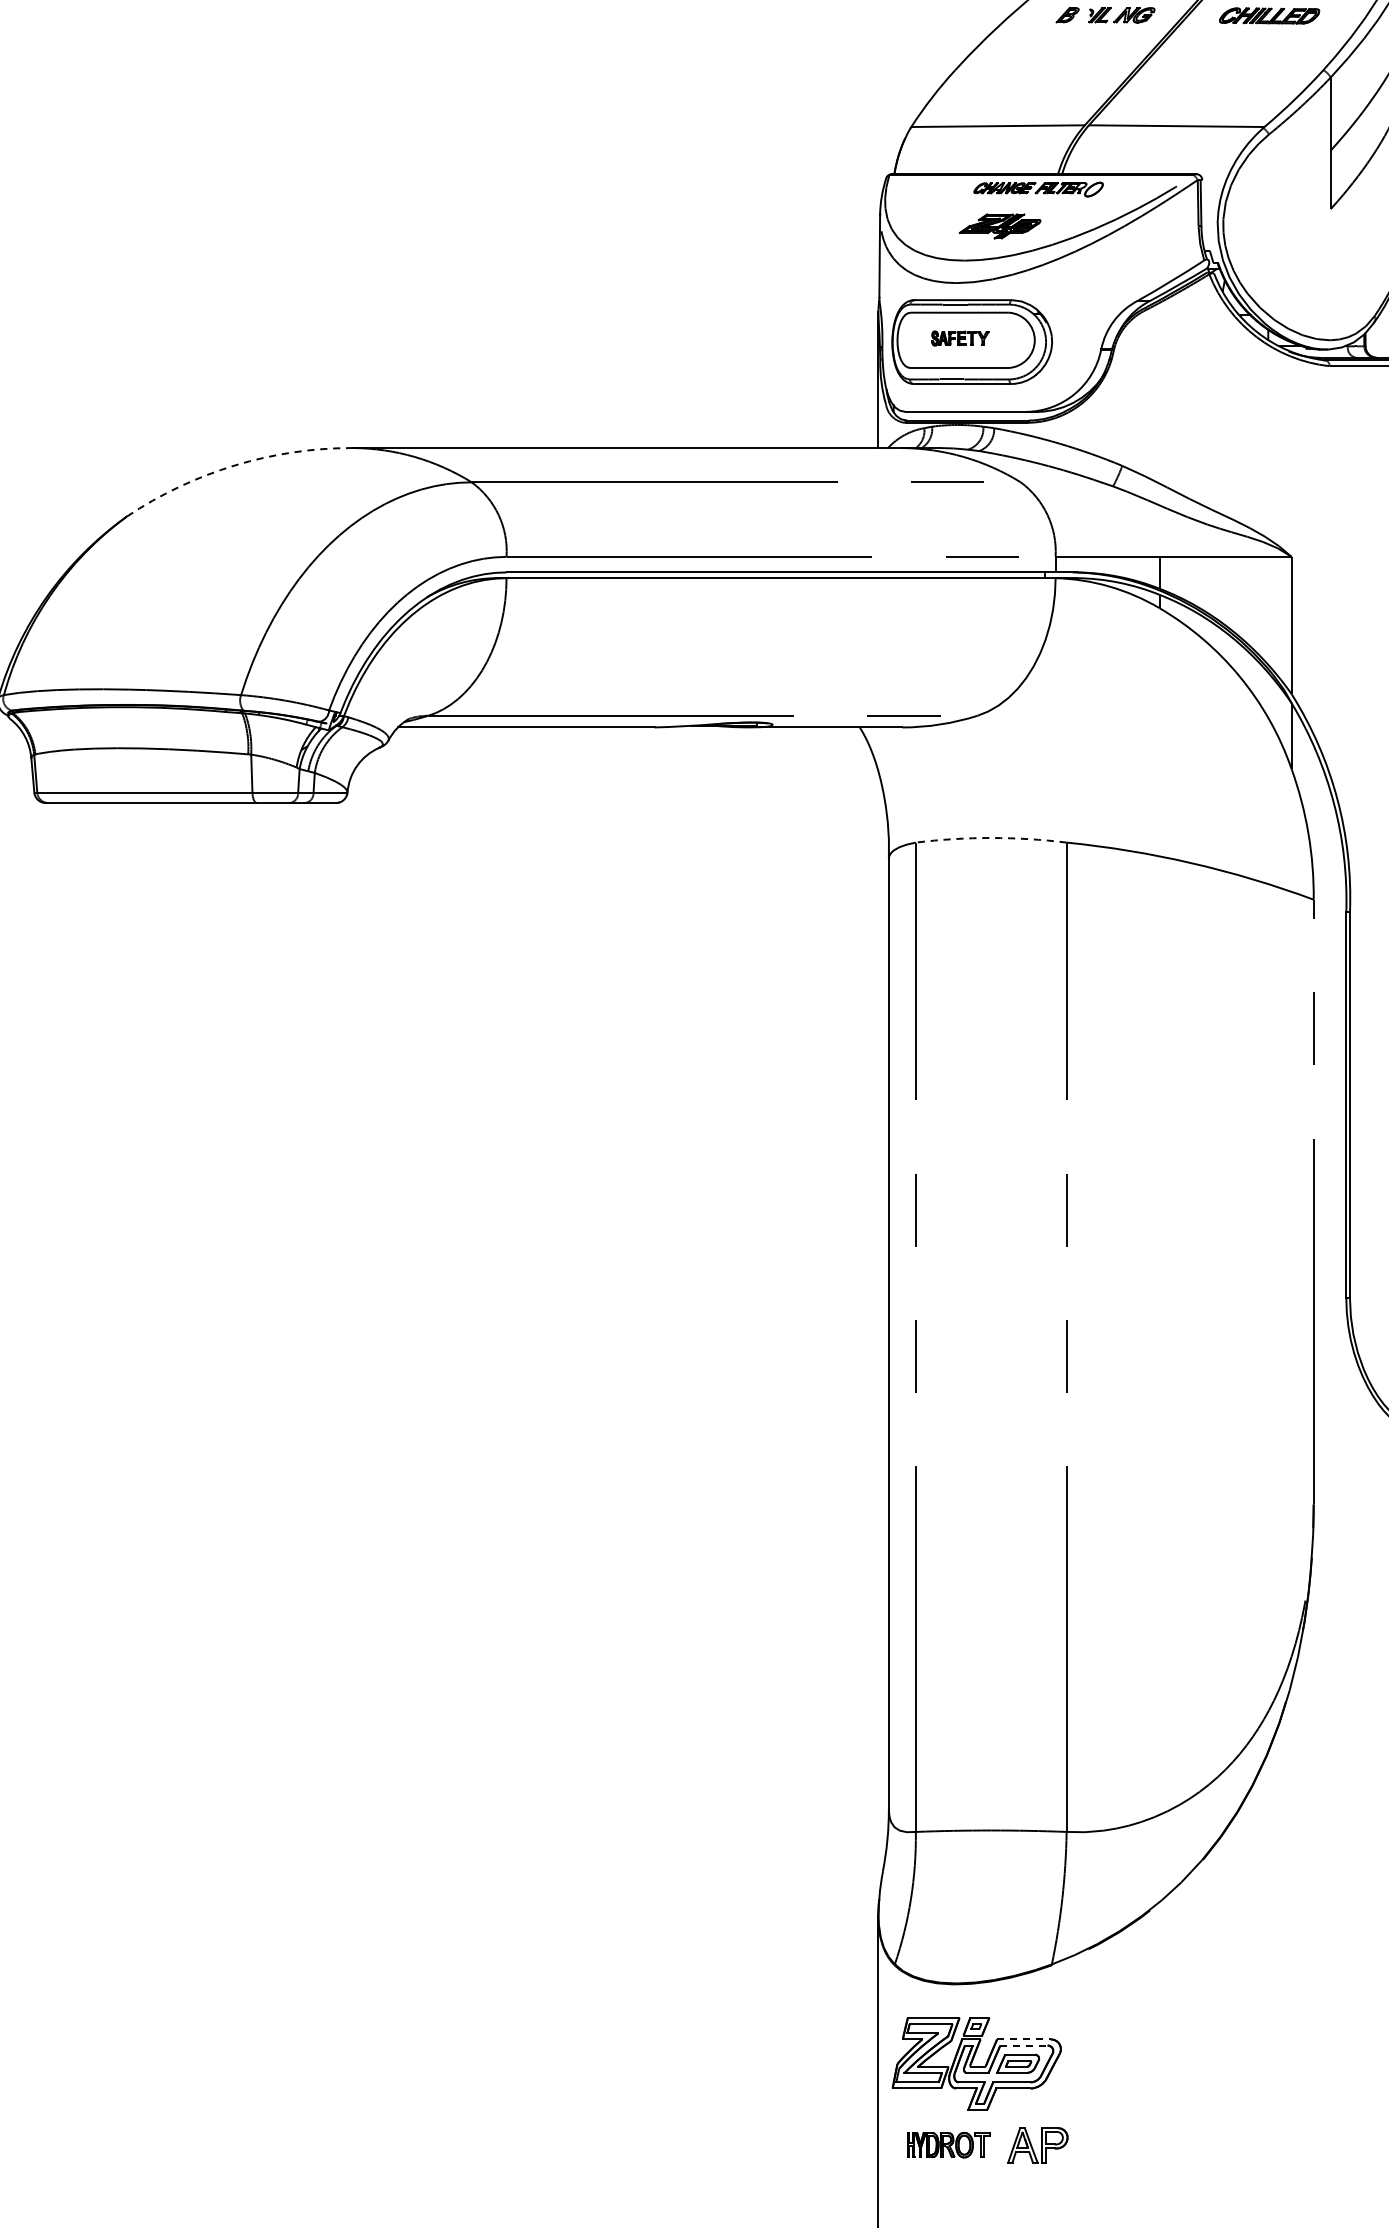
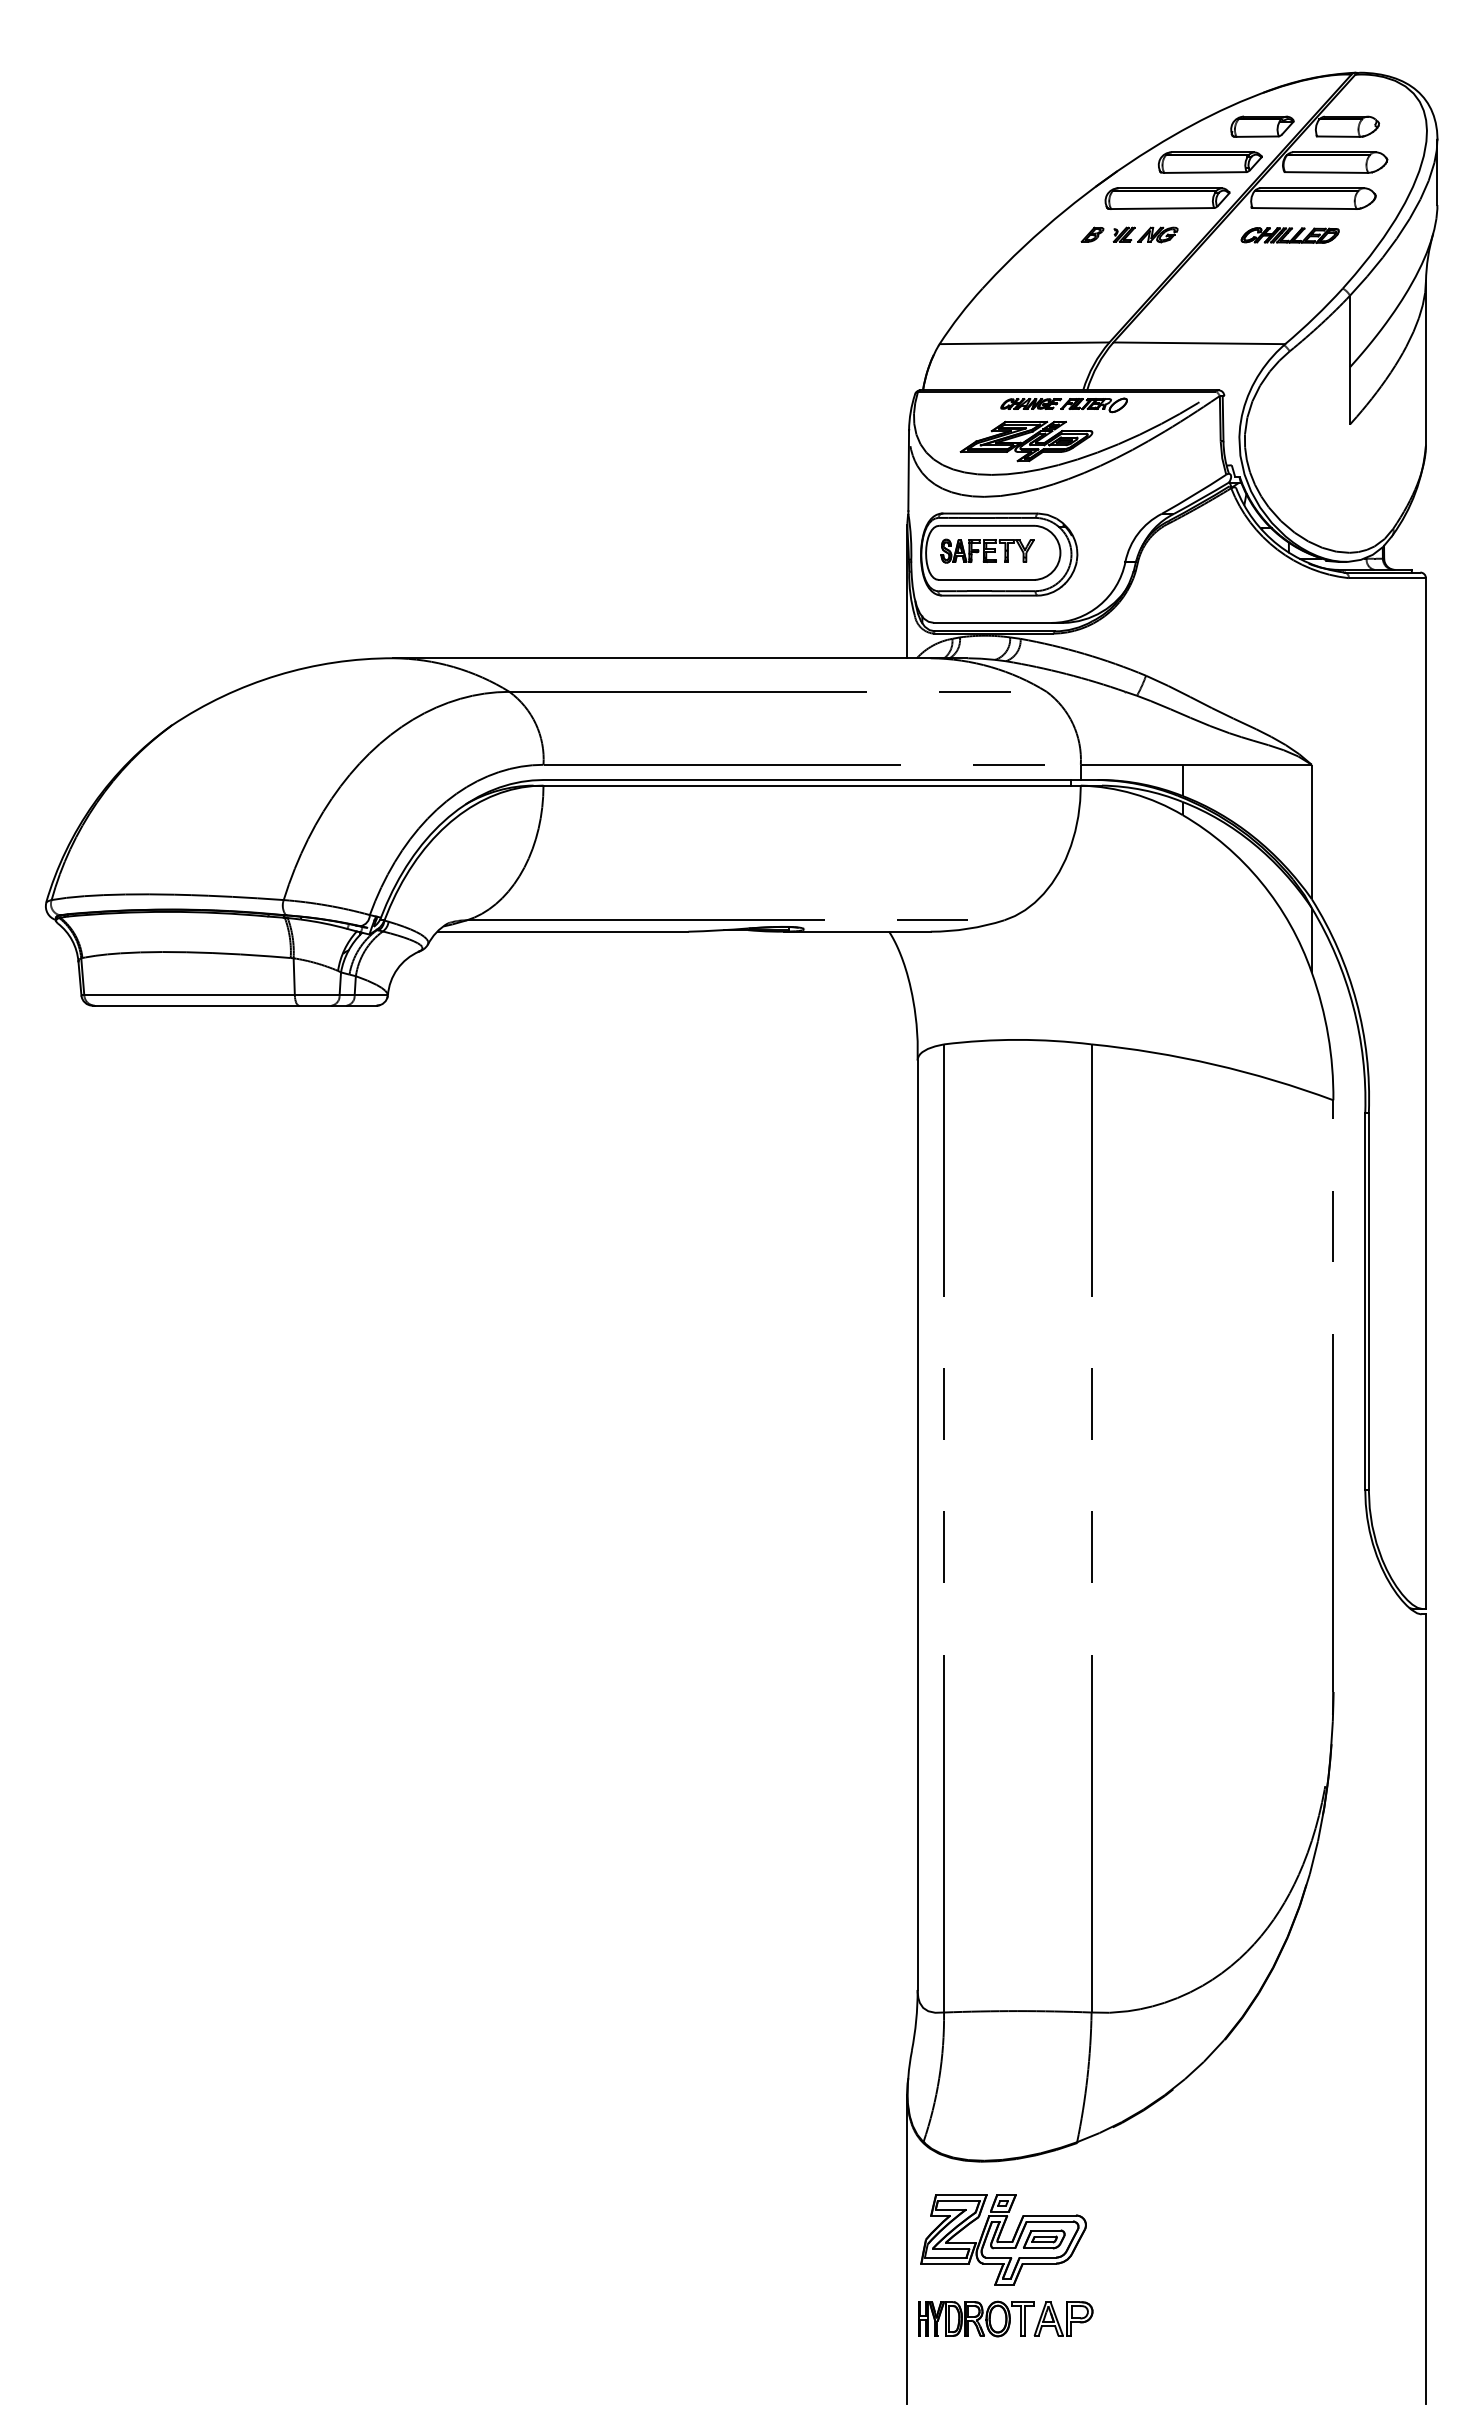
part: (1000, 226) -> (1026, 441), size x1.67
part: (960, 337) -> (987, 550), size x1.67
arc: (234, 465) -> (277, 675), dashed -> solid
arc: (990, 837) -> (1017, 1039), dashed -> solid
line: (1024, 2039) -> (1050, 2215), dashed -> solid
line: (1024, 2045) -> (1050, 2221), dashed -> solid
part: (949, 2144) -> (976, 2318), size x1.43

